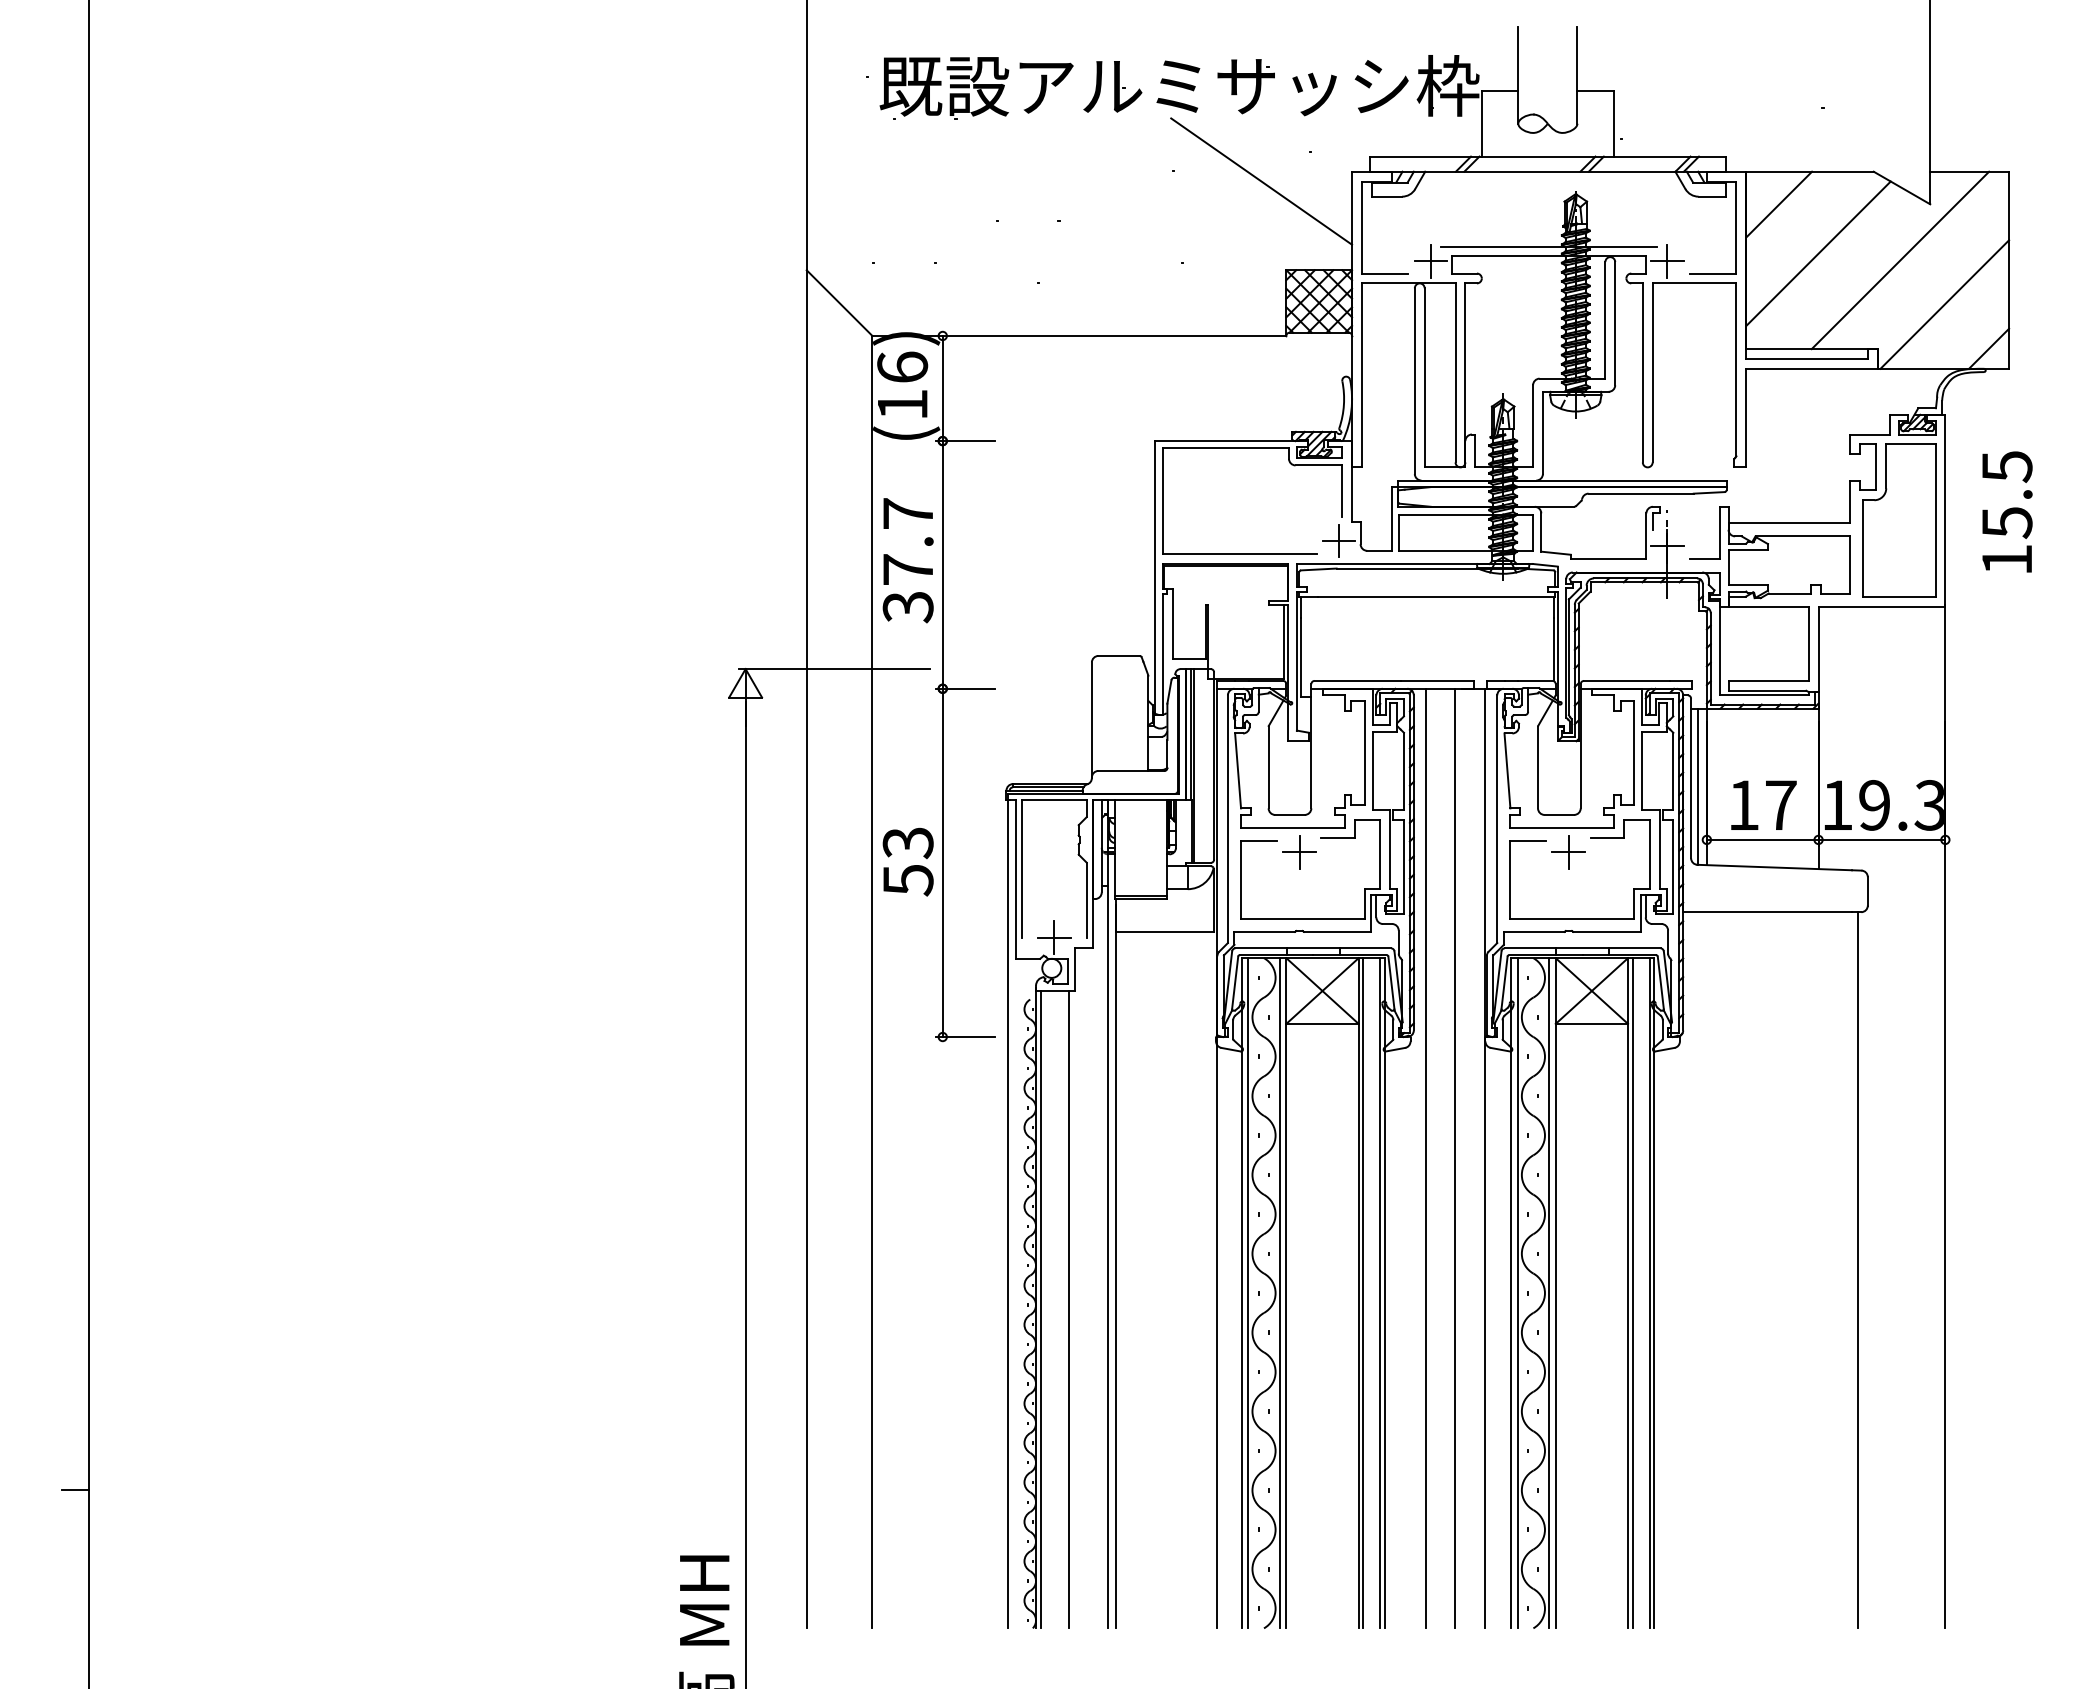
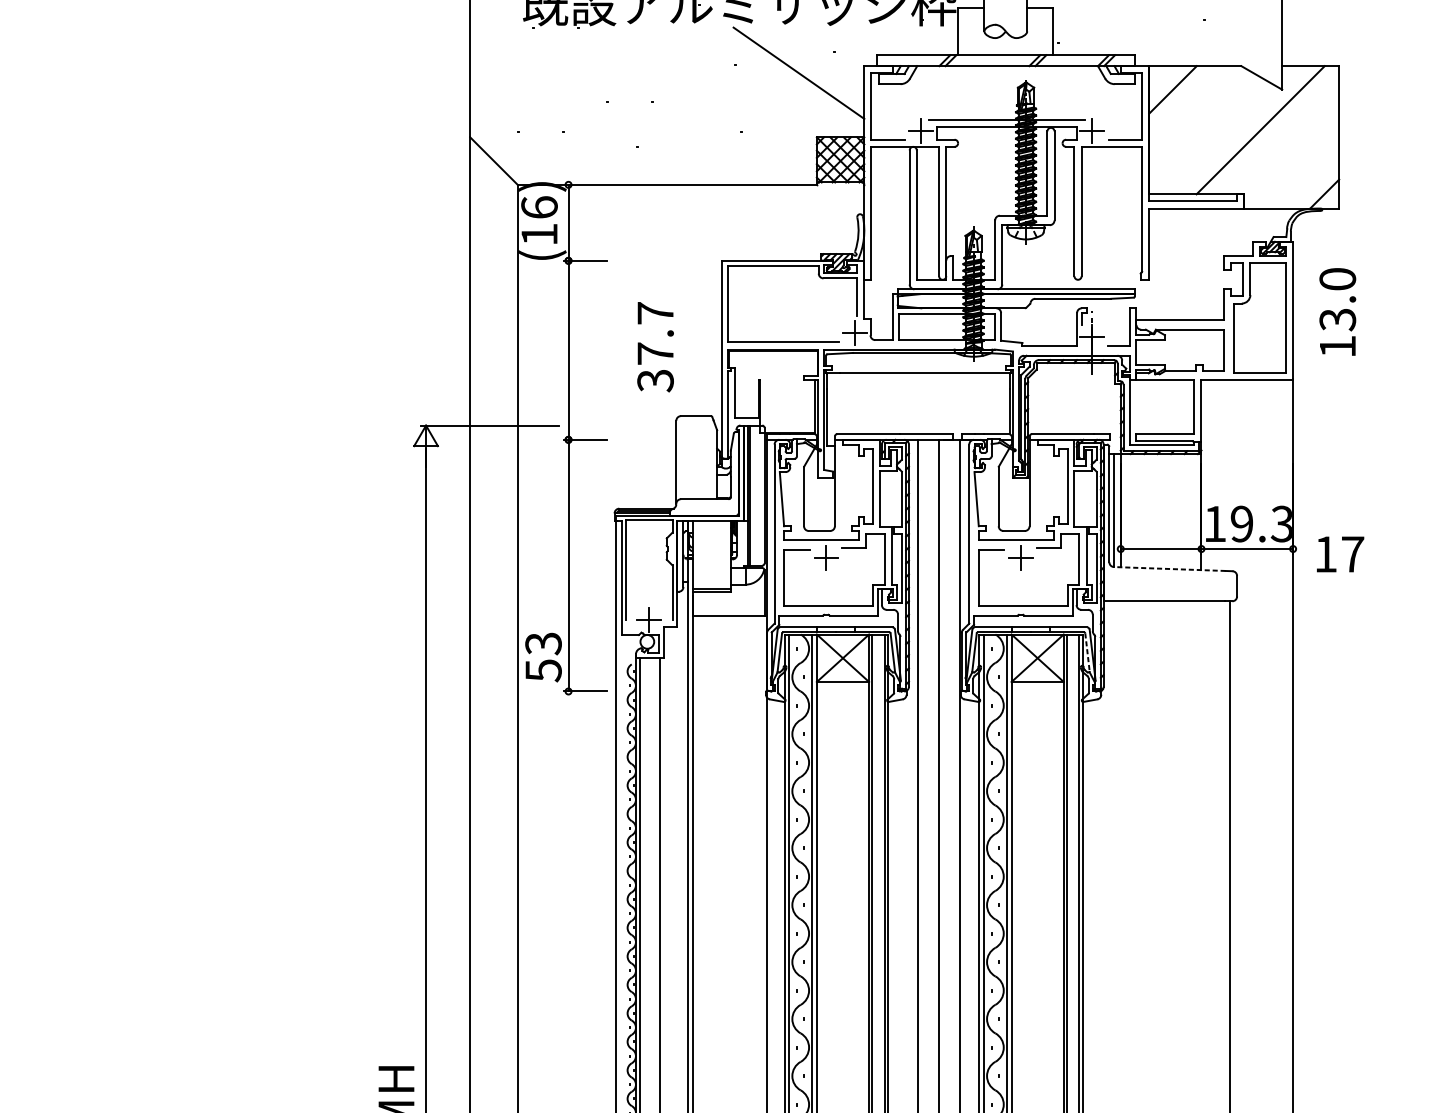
line: (1818, 253) -> (1201, 125), removed
line: (1944, 304) -> (1292, 162), removed
text: (2006, 495) -> (1337, 300), 15.5 -> 13.0
text: (907, 560) -> (655, 347), moved
text: (1763, 804) -> (1340, 553), moved
text: (907, 861) -> (543, 657), moved
line: (1774, 867) -> (1169, 568), solid -> dashed
line: (1660, 984) -> (1087, 653), solid -> dashed

